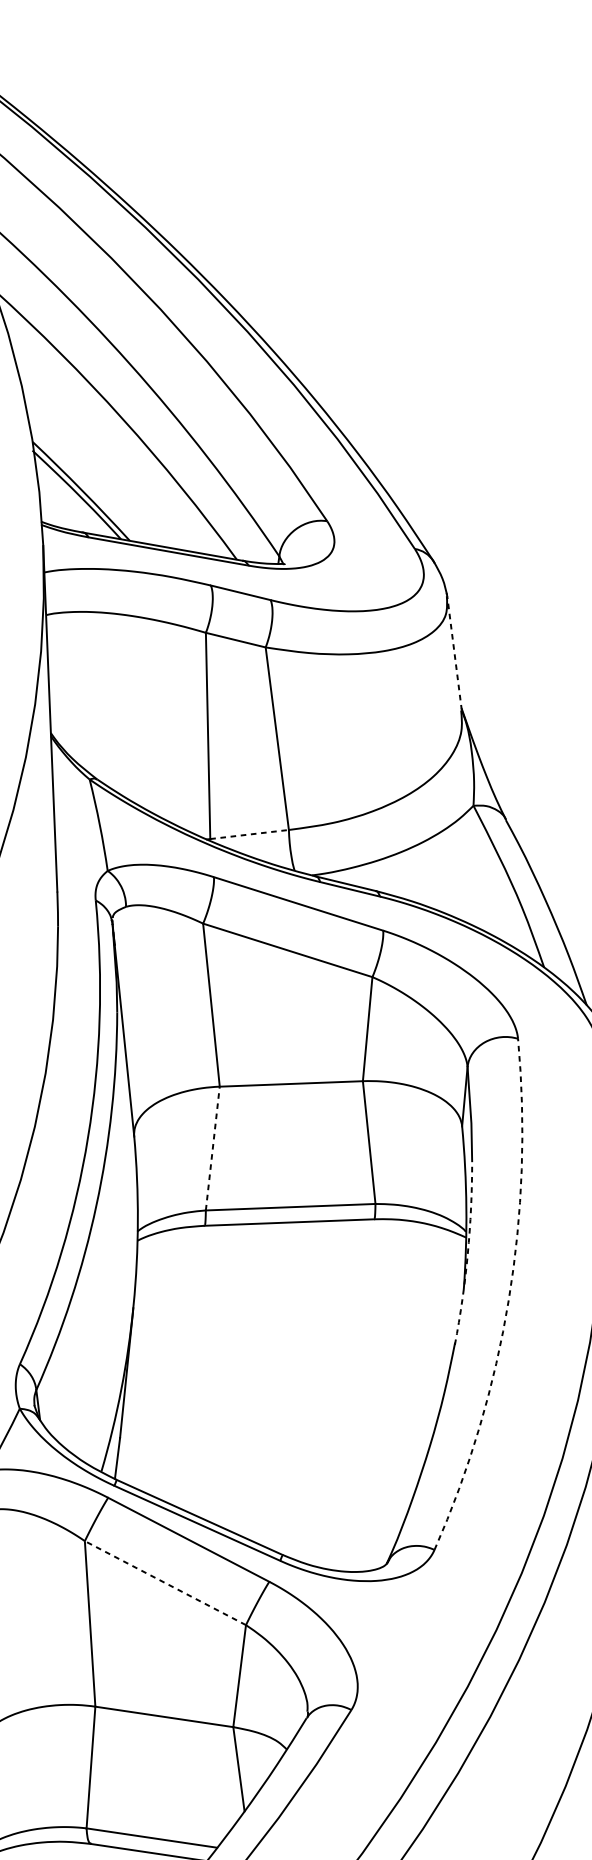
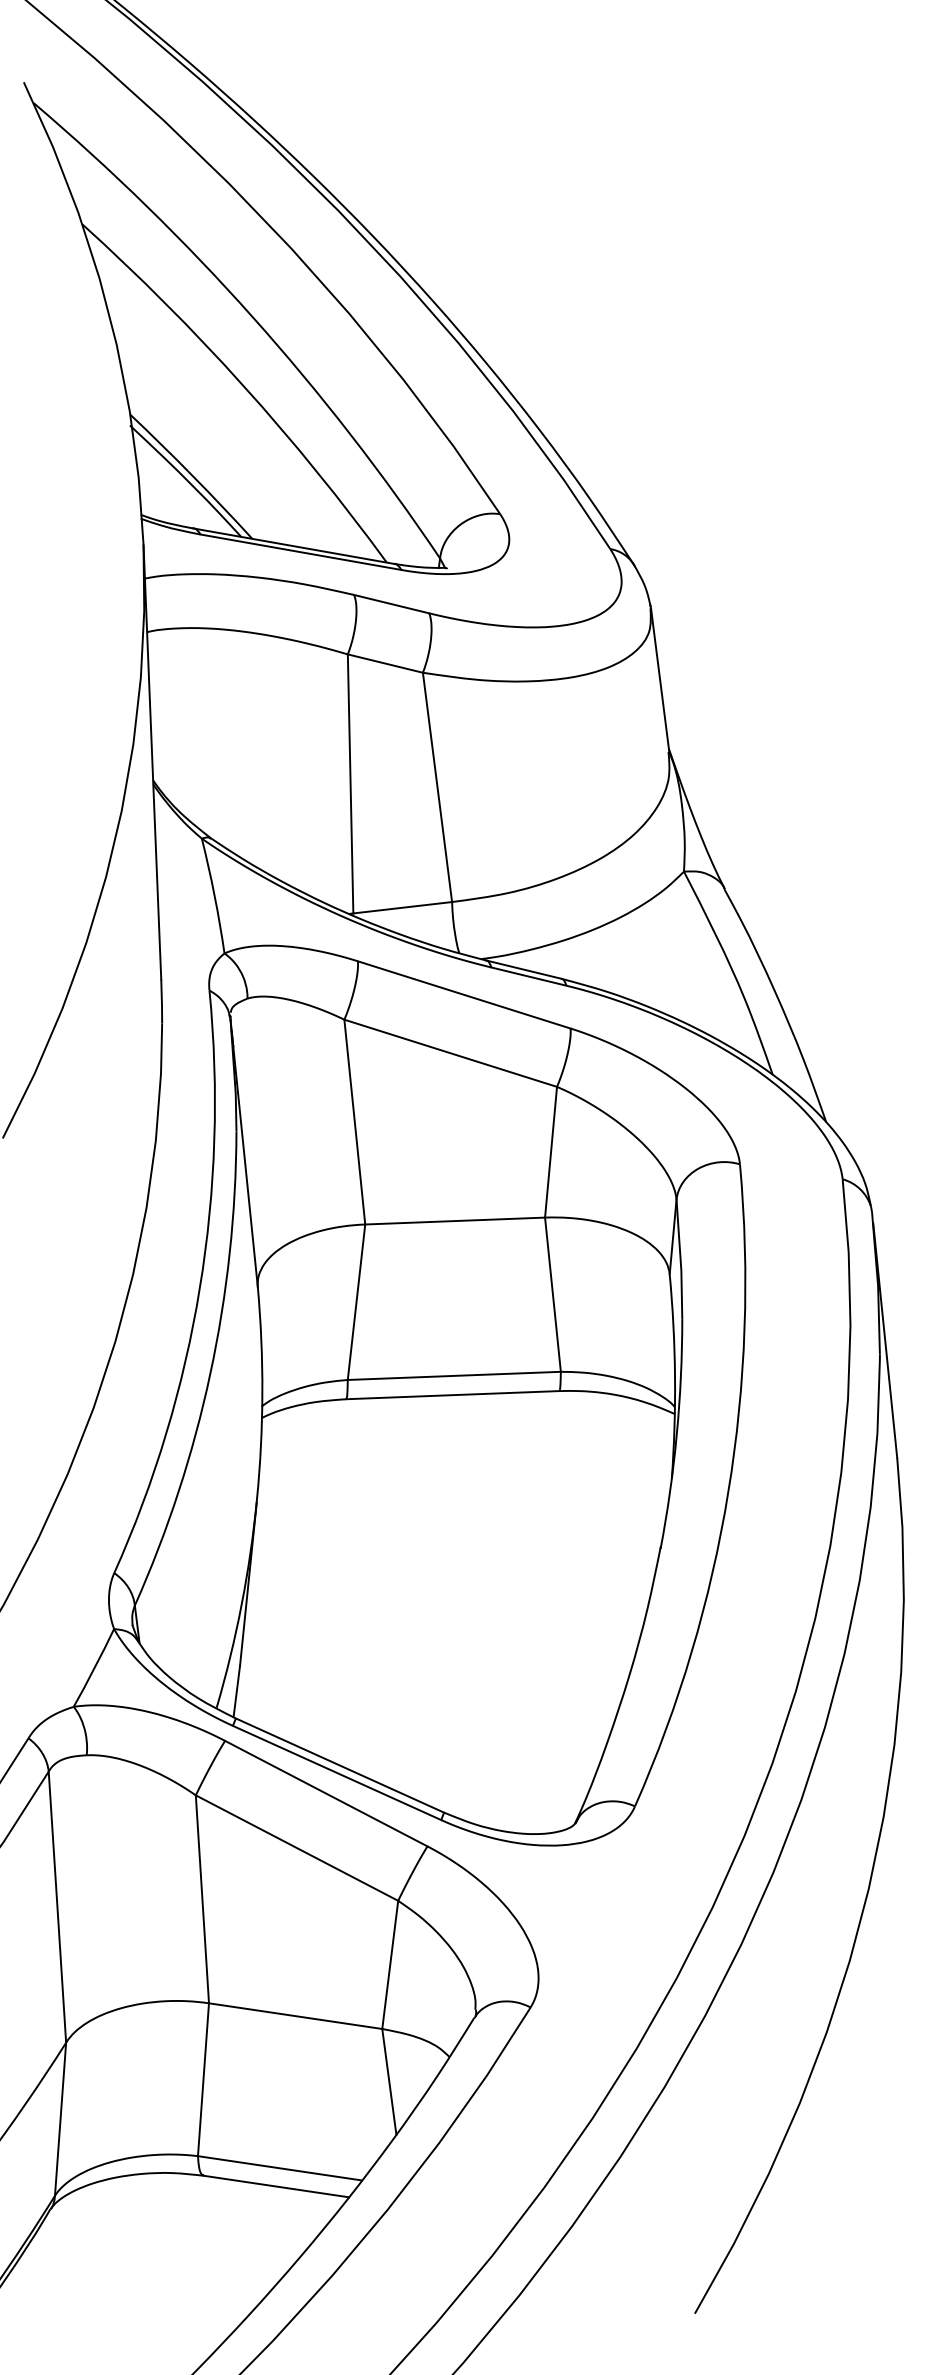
line: (454, 652) -> (660, 679), dashed -> solid
line: (249, 834) -> (402, 907), dashed -> solid
line: (212, 1147) -> (356, 1301), dashed -> solid
arc: (467, 1253) -> (676, 1434), dashed -> solid
arc: (508, 1300) -> (728, 1492), dashed -> solid
line: (165, 1582) -> (296, 1847), dashed -> solid

